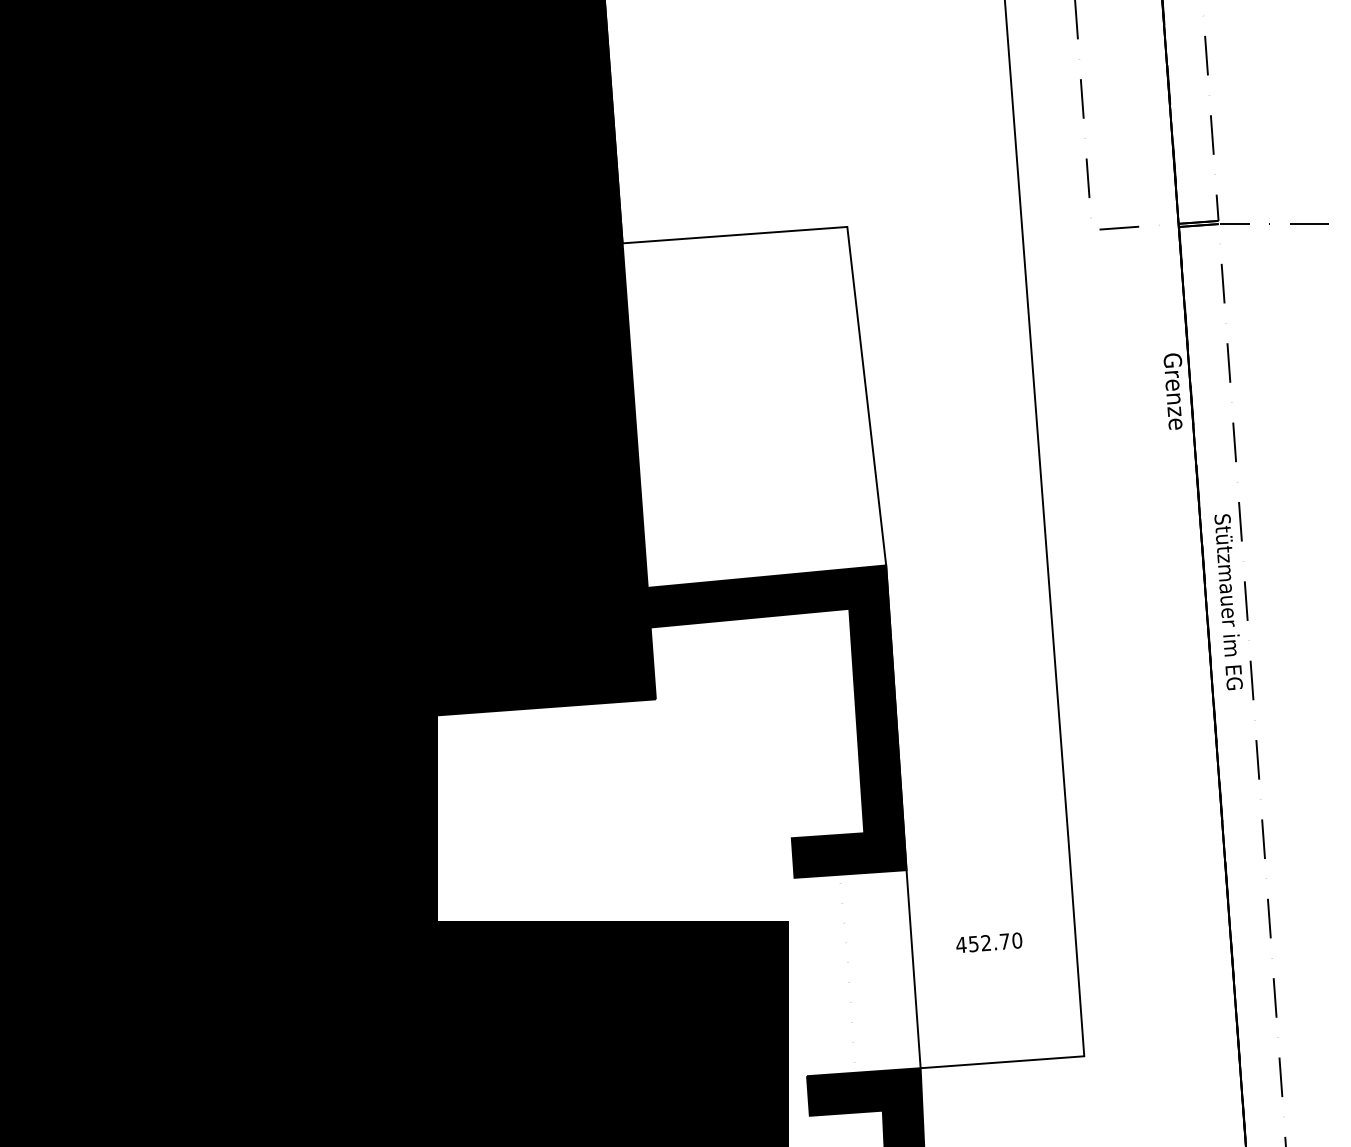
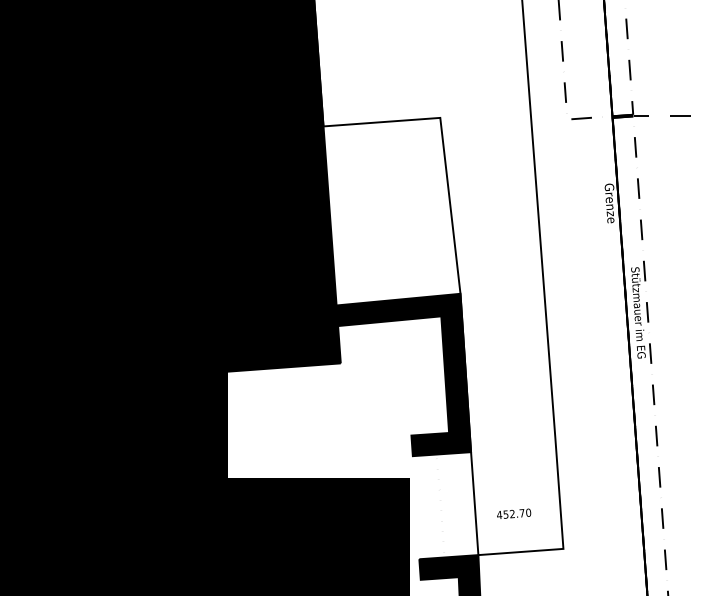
text: (990, 941) -> (514, 513), moved

